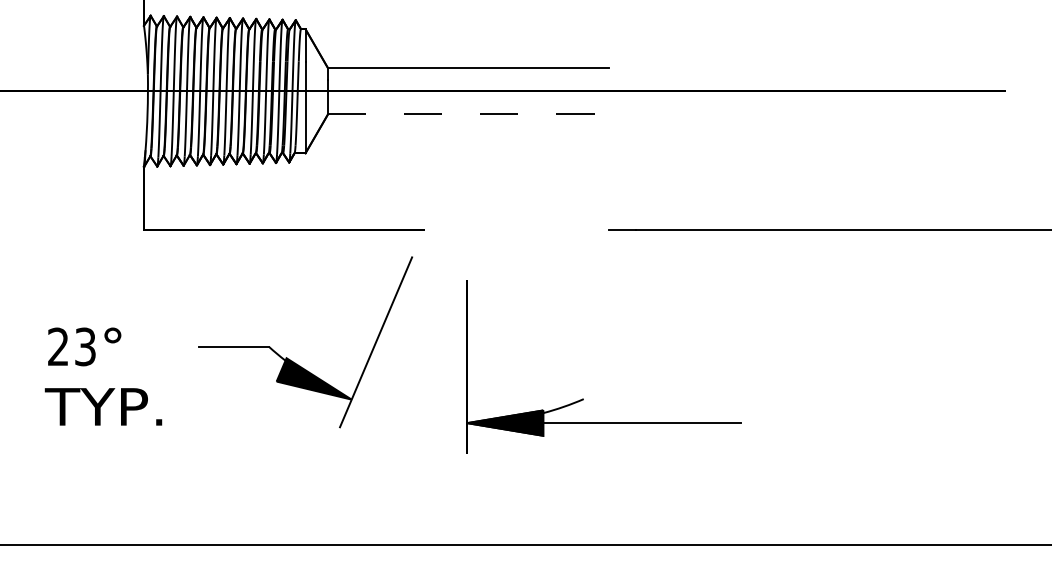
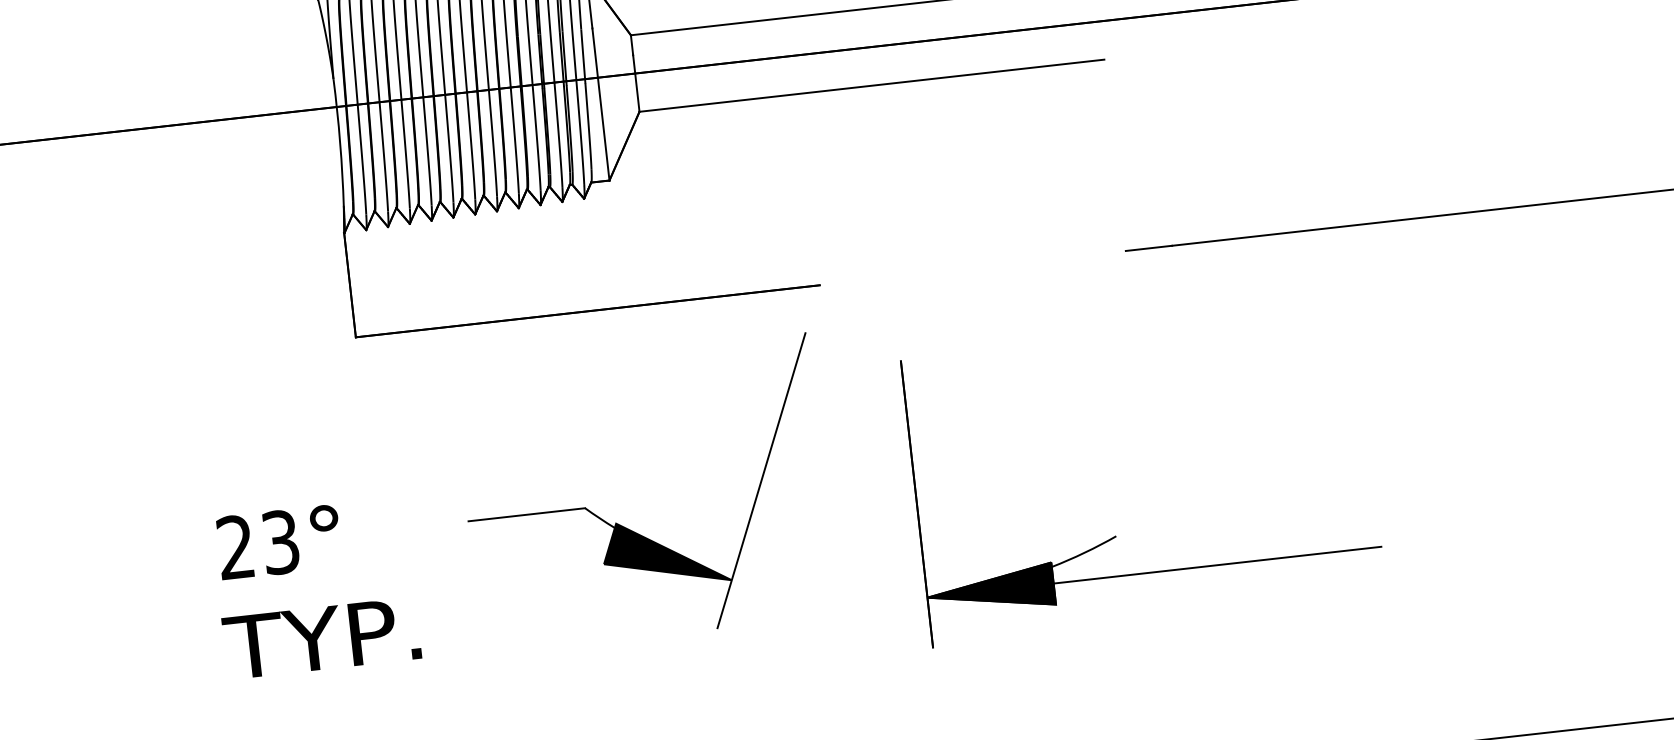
line: (468, 114) -> (872, 85), dashed -> solid

